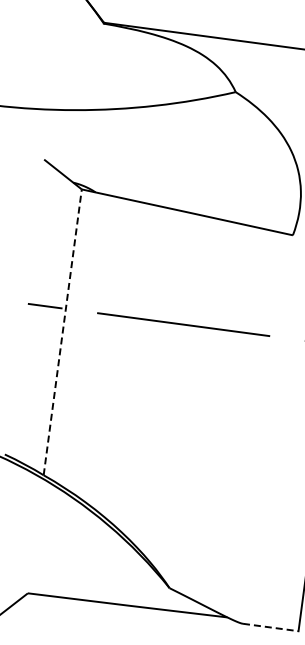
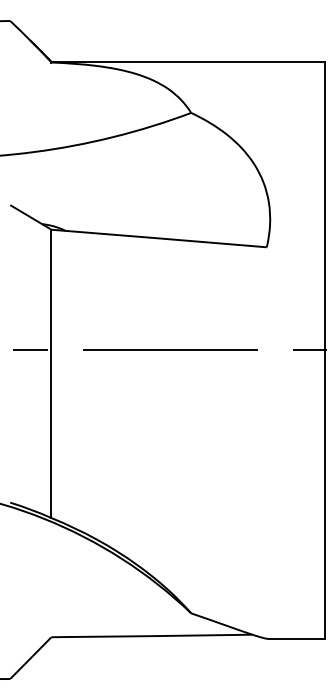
line: (62, 331) -> (51, 373), dashed -> solid
line: (271, 627) -> (297, 638), dashed -> solid

